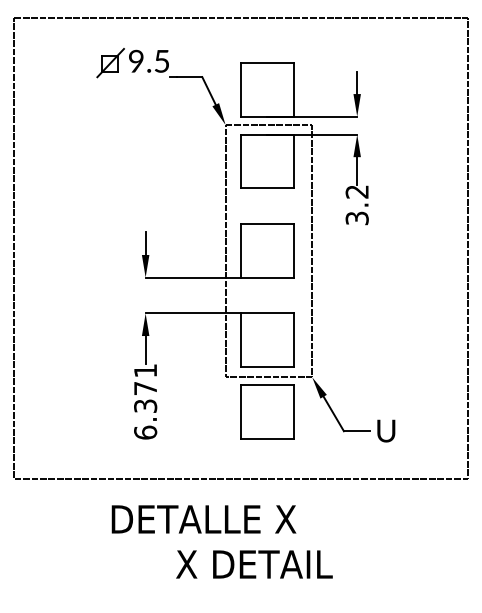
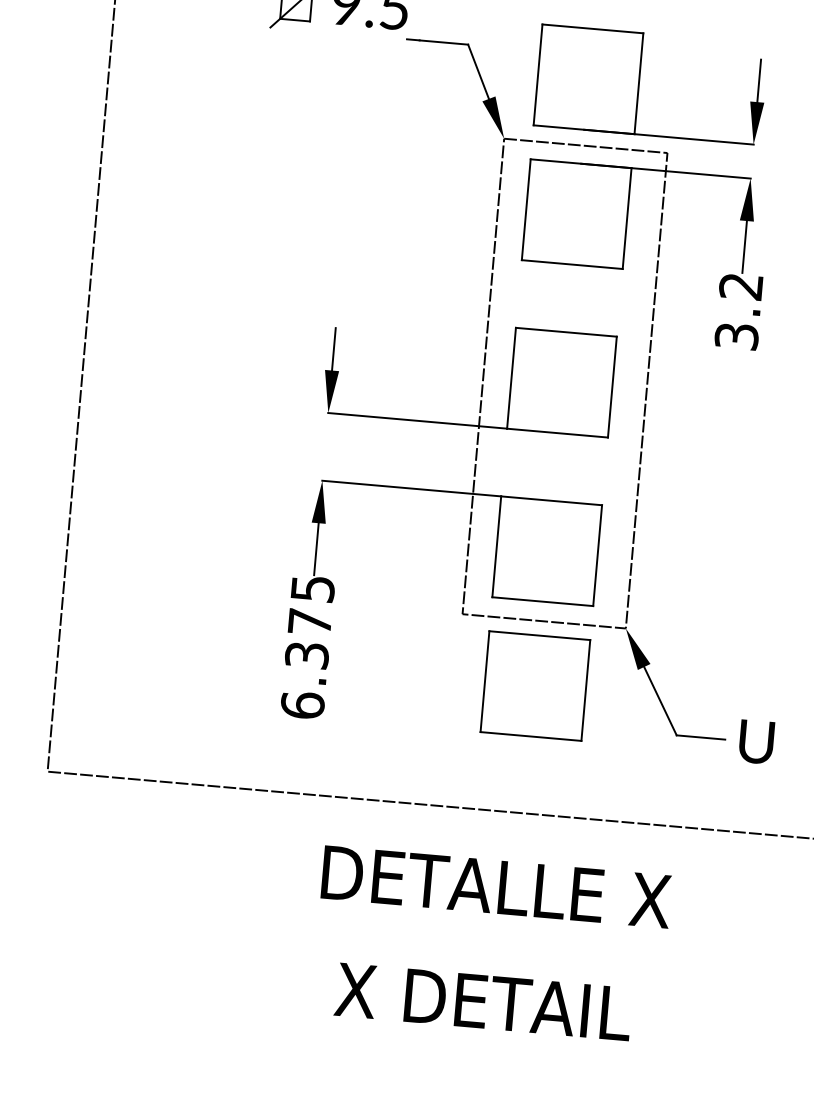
text: (145, 370) -> (312, 588), 6.371 -> 6.375
text: (203, 519) -> (495, 887), moved
text: (254, 564) -> (483, 1001), moved

